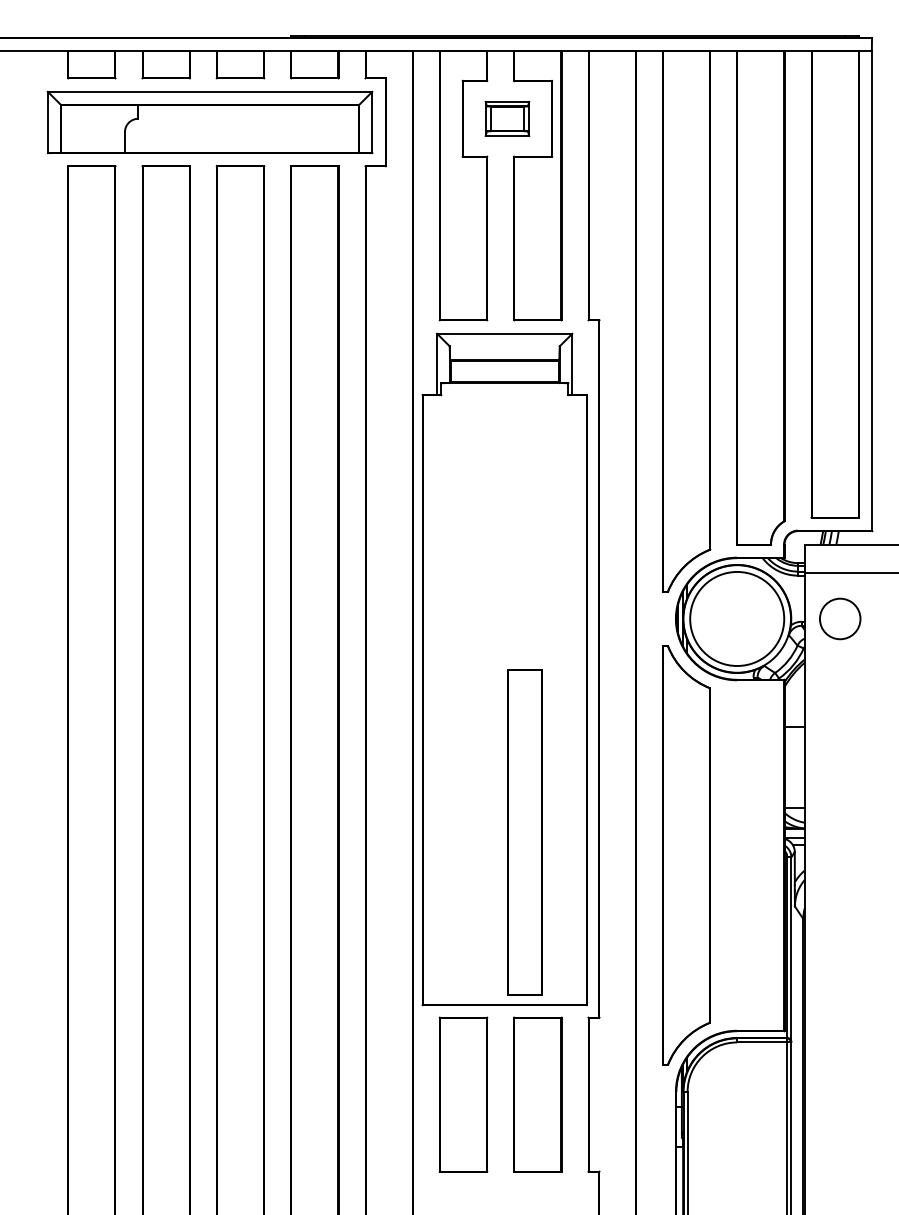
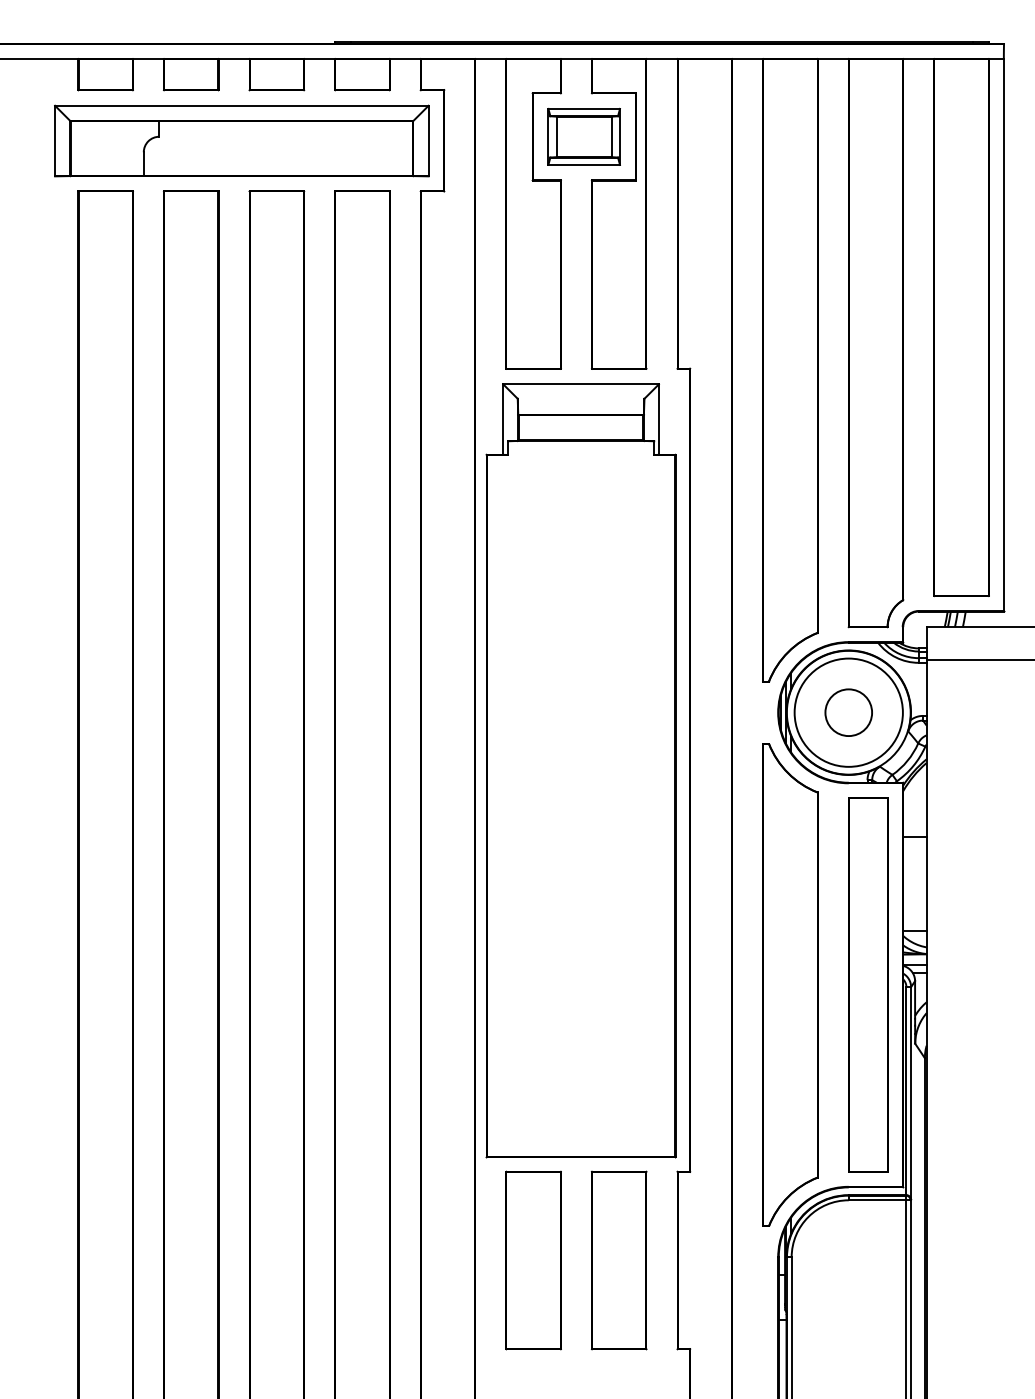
part: (507, 118) -> (584, 136), size x1.43
circle: (840, 618) -> (849, 712), moved
part: (524, 832) -> (867, 985), moved

